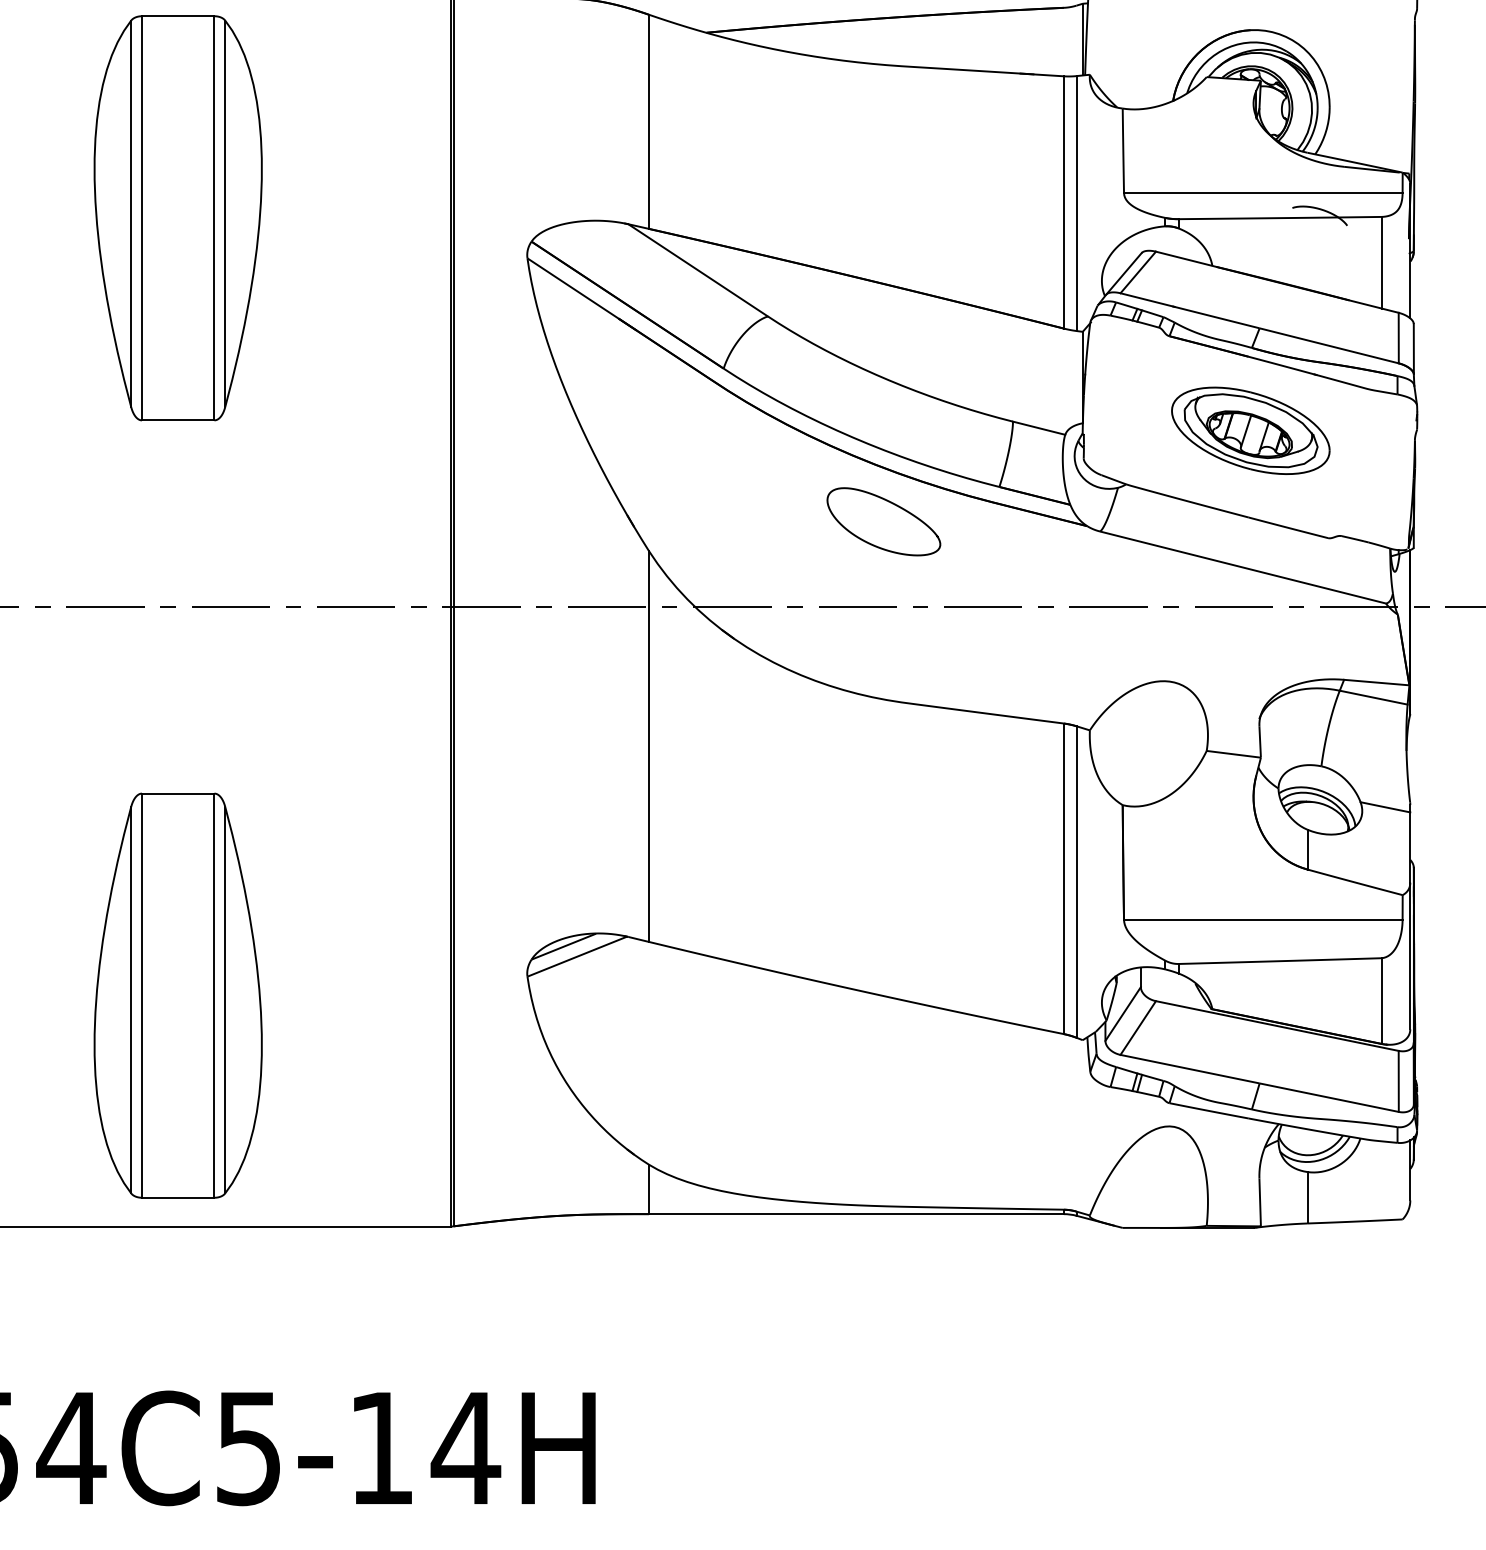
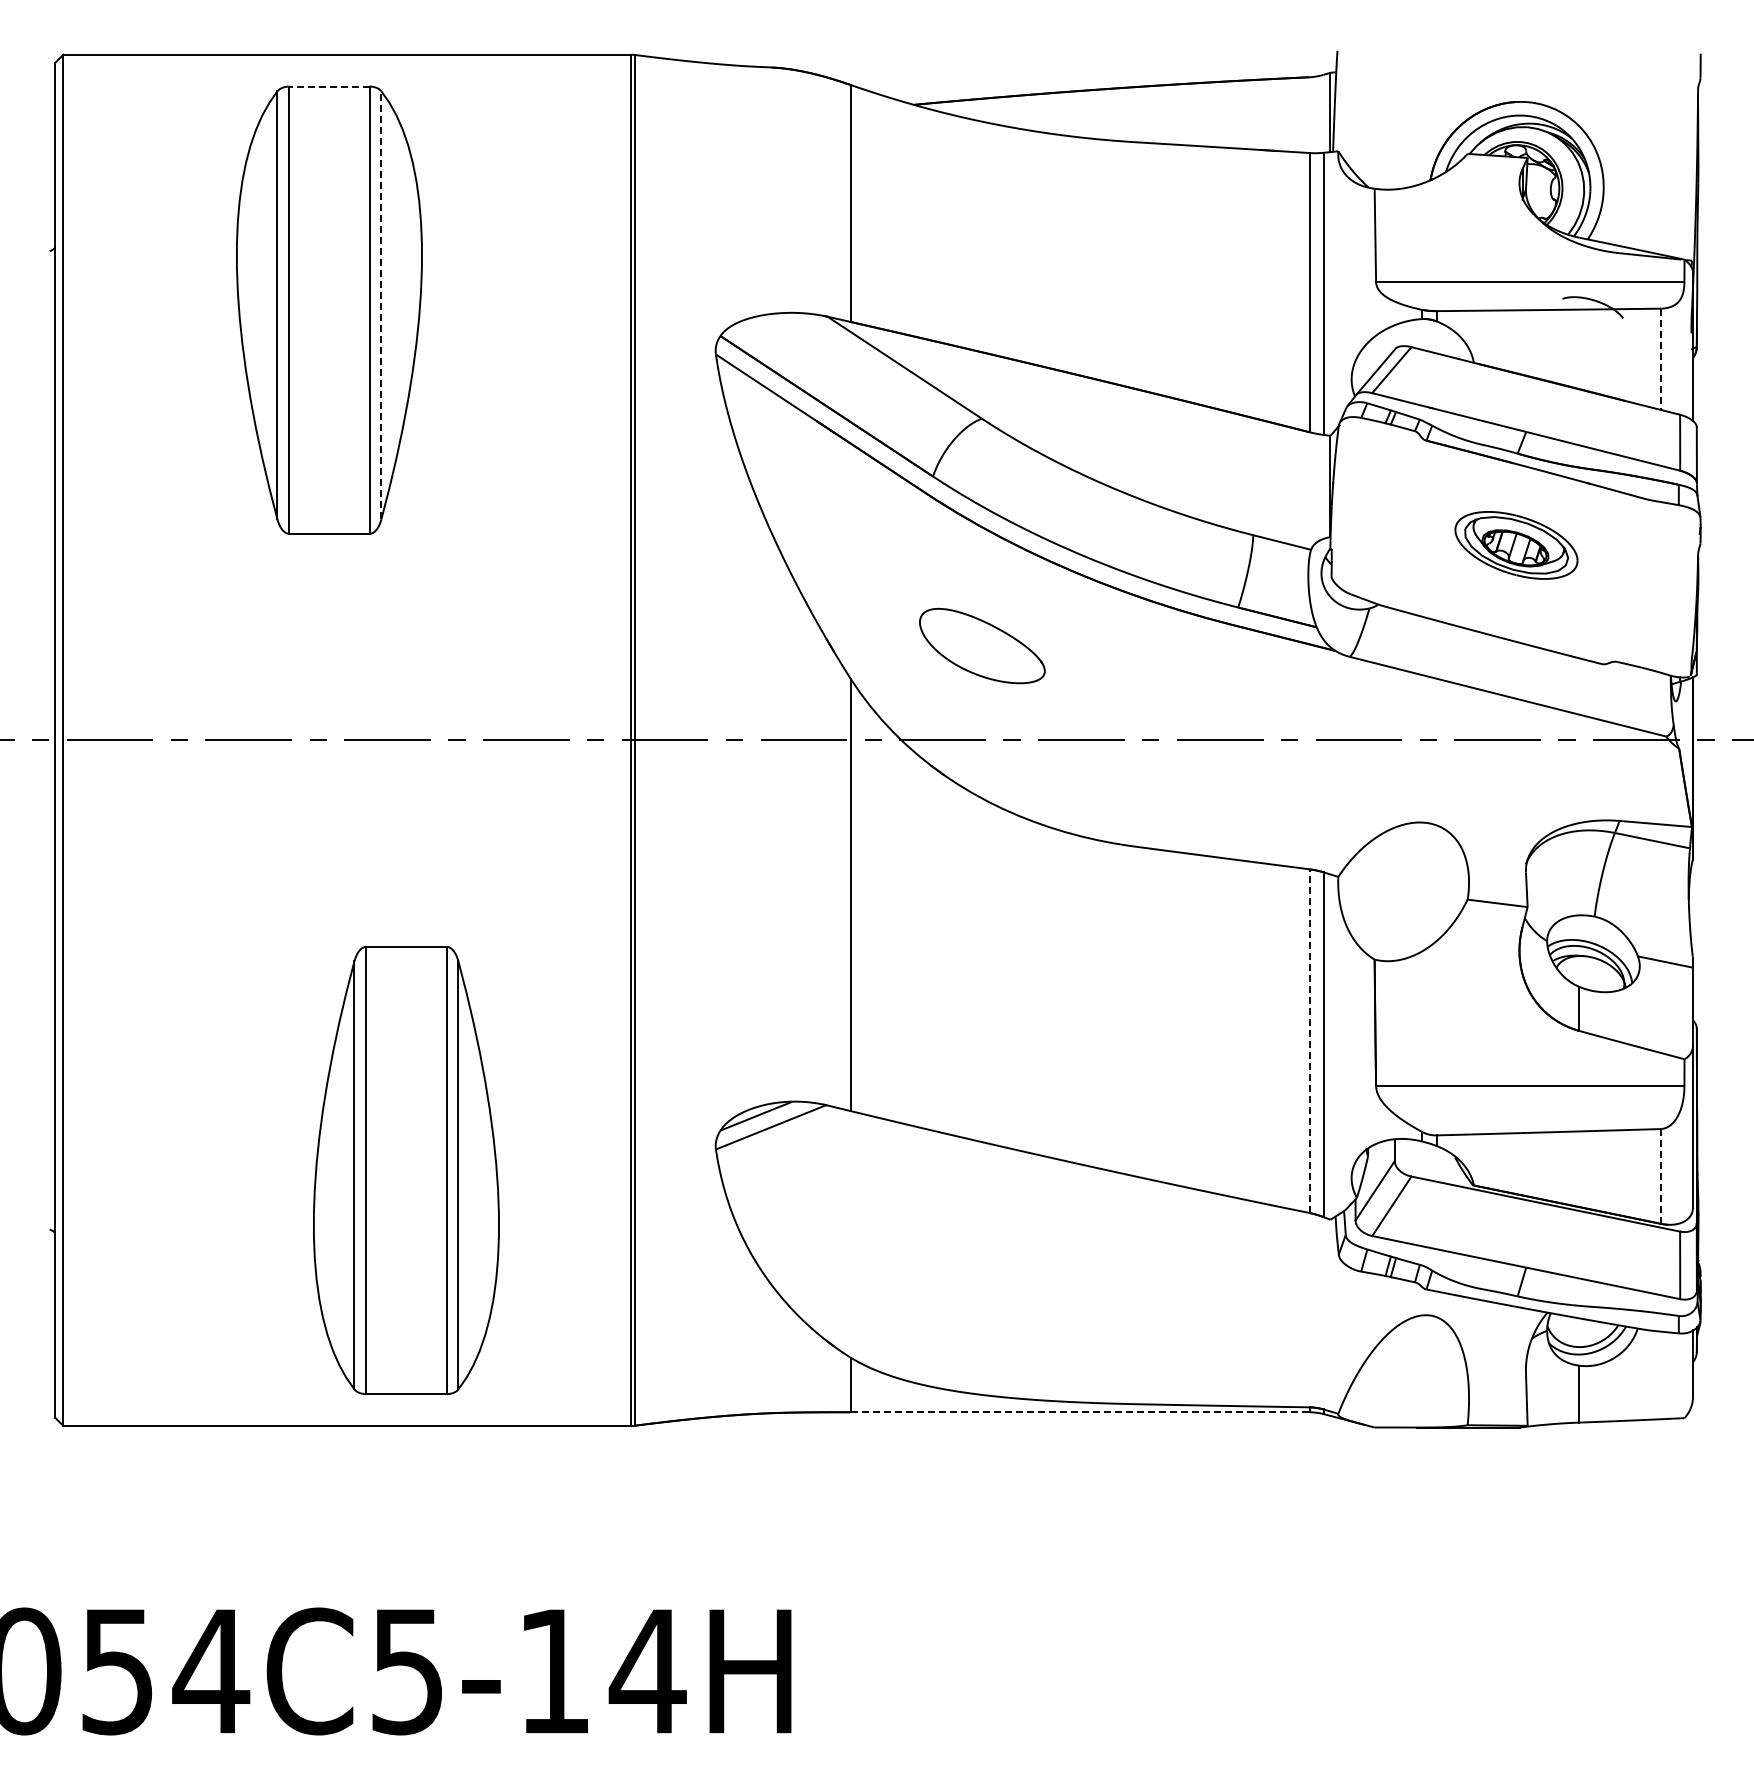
line: (177, 16) -> (328, 86), solid -> dashed
line: (225, 213) -> (381, 304), solid -> dashed
line: (1381, 262) -> (1661, 359), solid -> dashed
part: (1250, 430) -> (1516, 545), size x0.7
curve: (892, 504) -> (991, 626), moved
line: (1063, 879) -> (1309, 1041), solid -> dashed
part: (178, 995) -> (406, 1170), moved
line: (1381, 1001) -> (1661, 1176), solid -> dashed
line: (856, 1214) -> (1080, 1412), solid -> dashed

